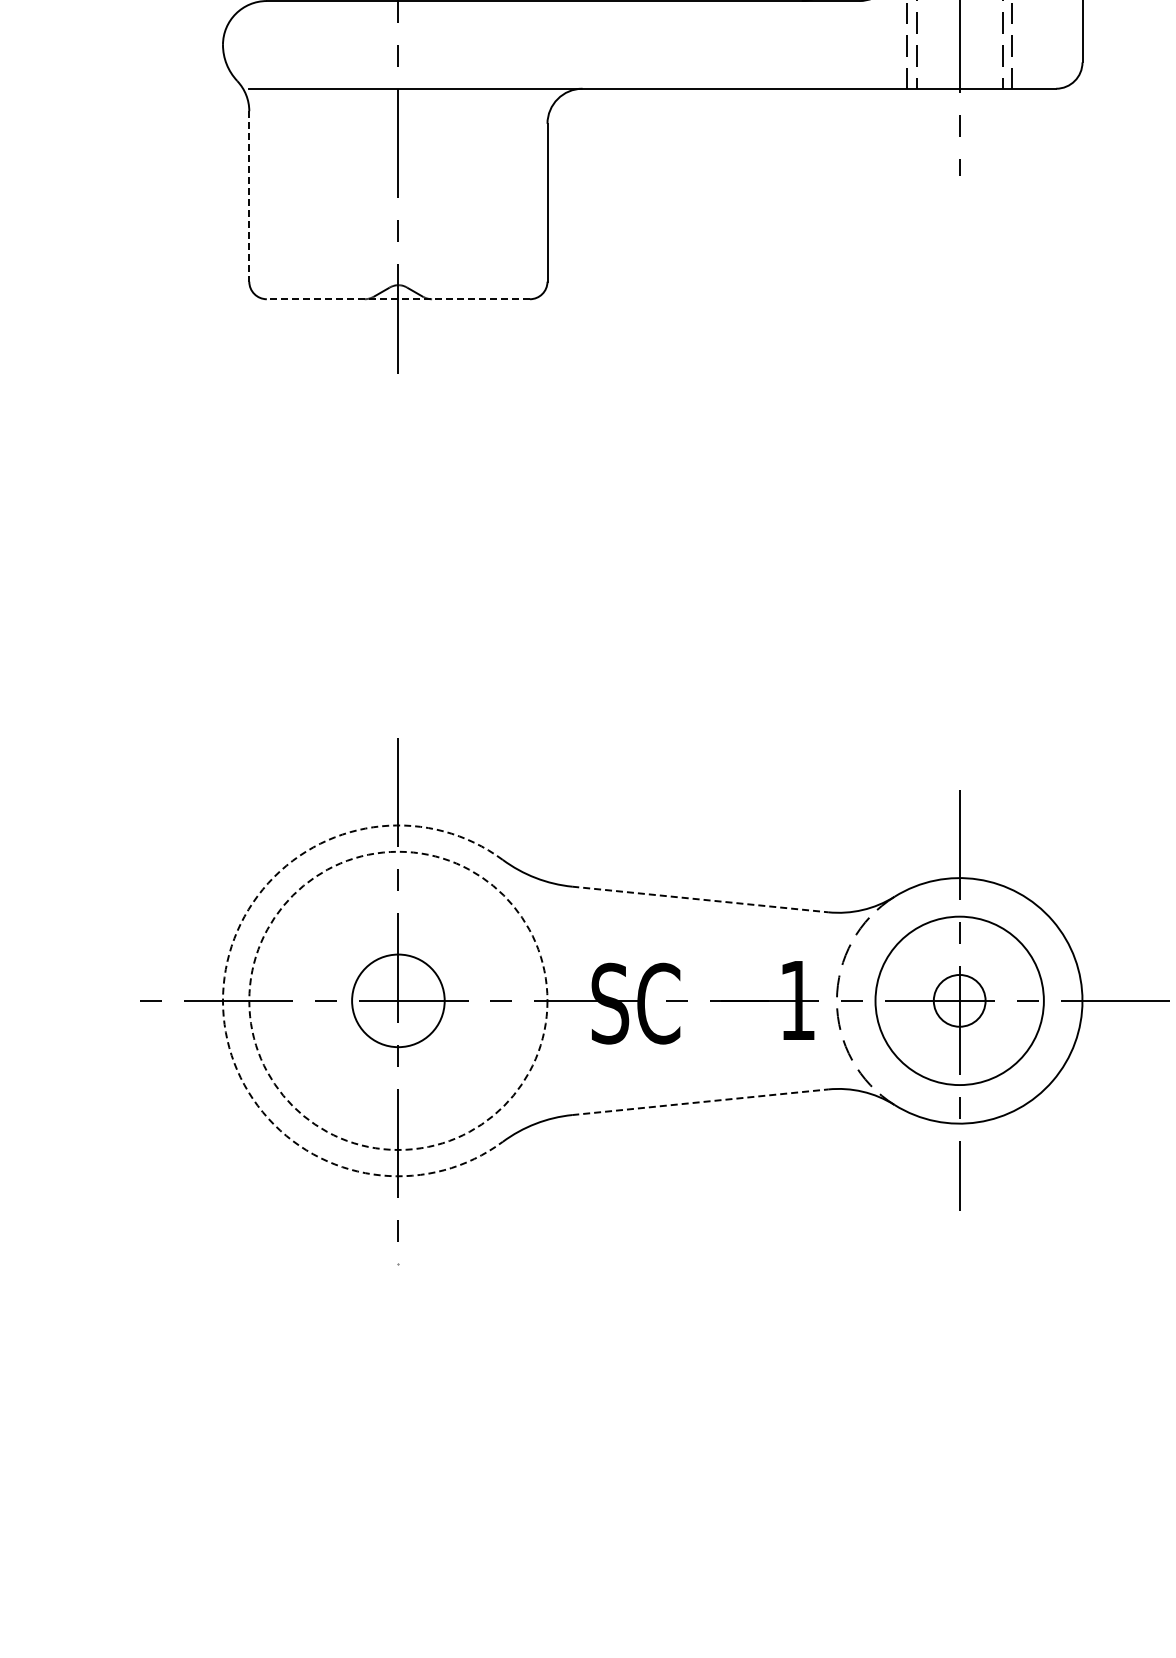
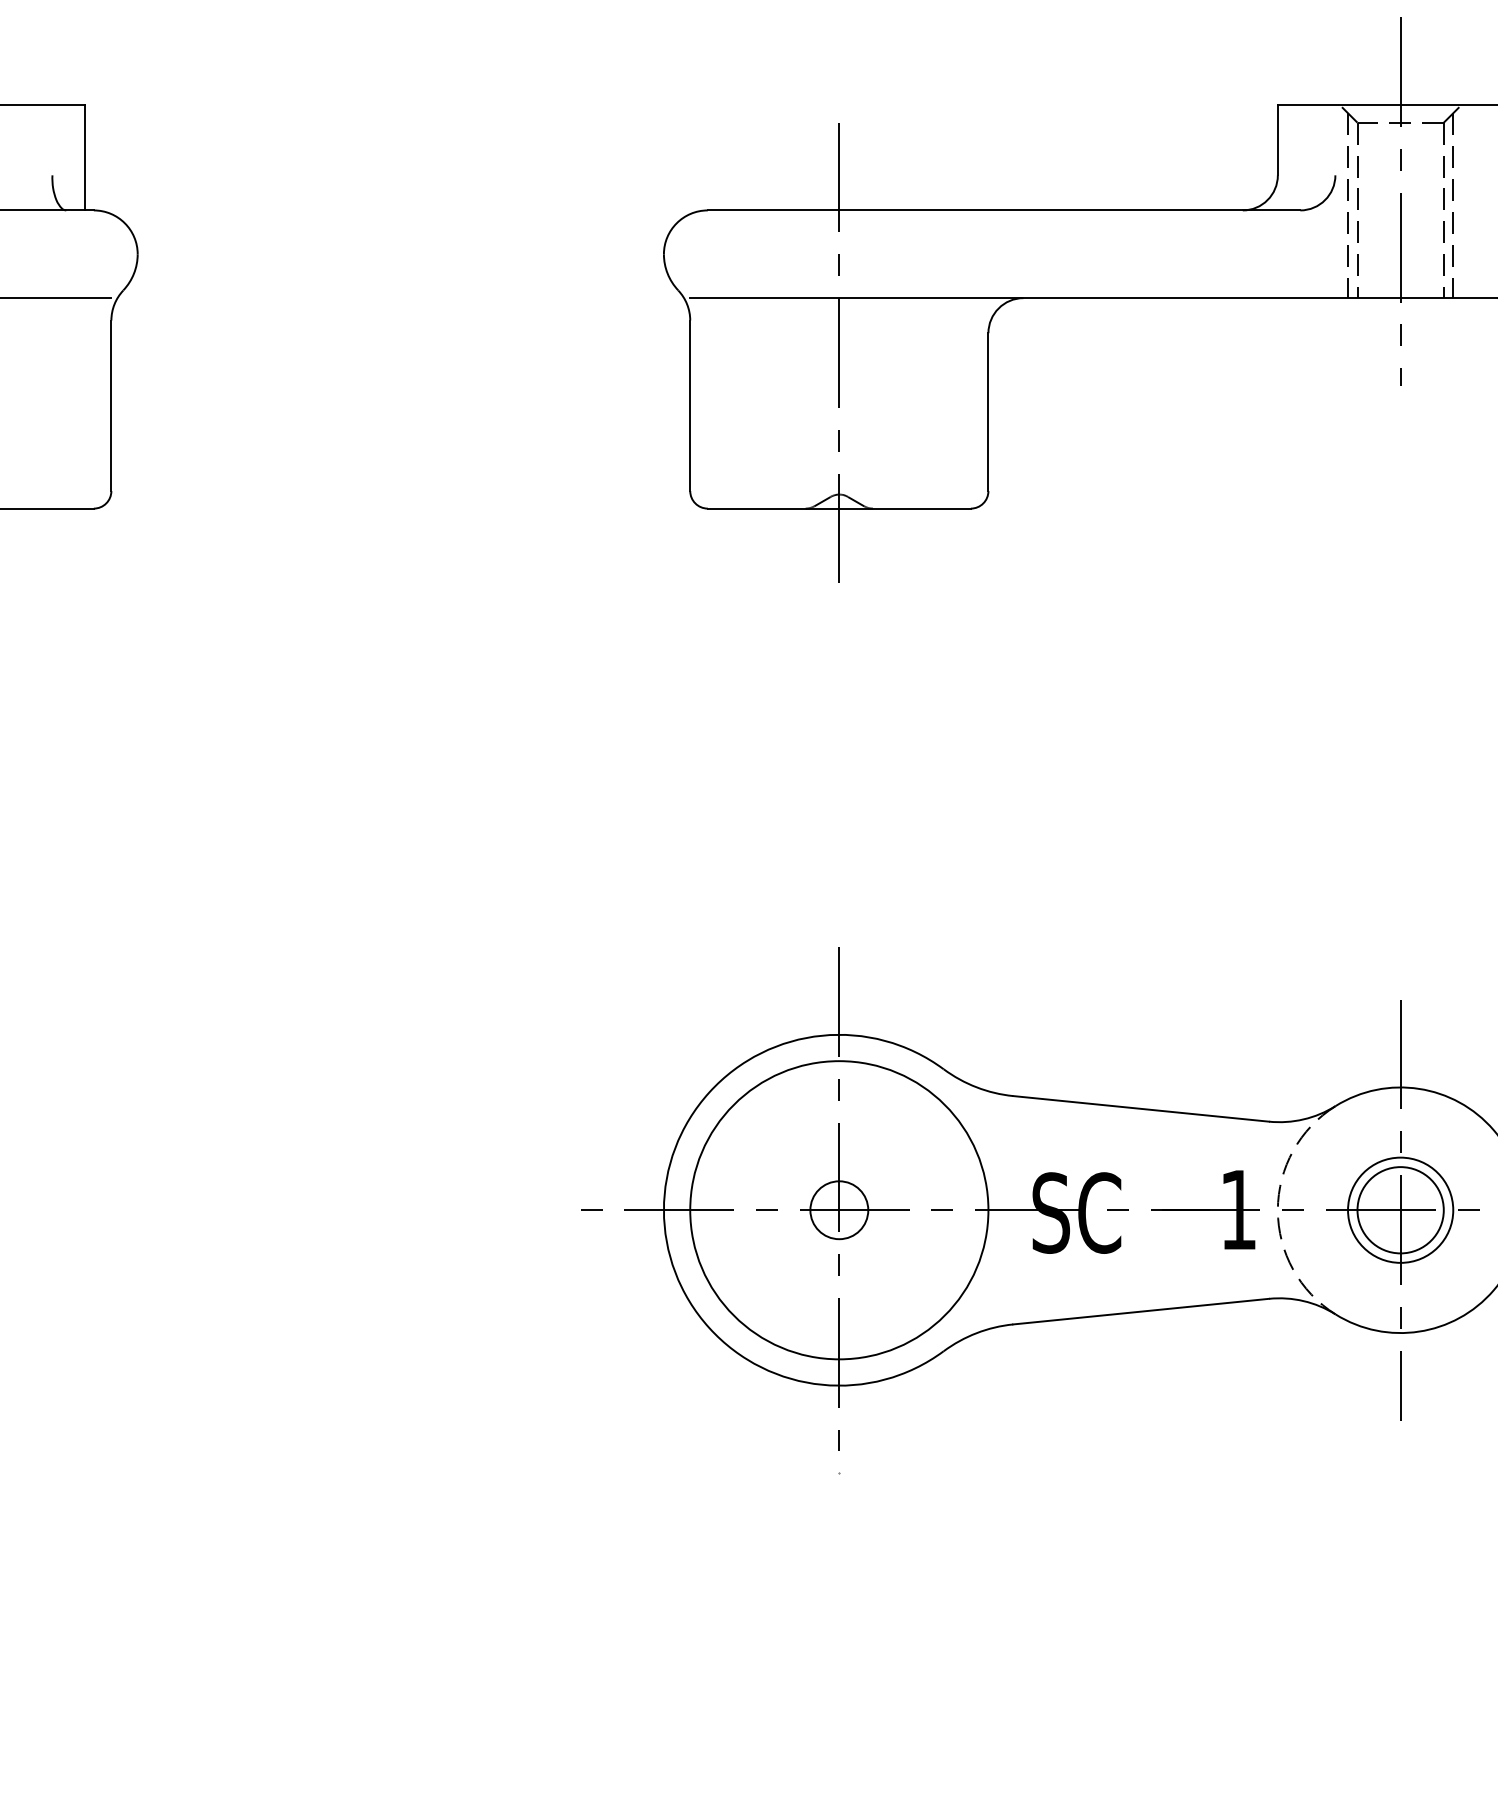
line: (249, 197) -> (690, 406), dashed -> solid
line: (398, 299) -> (839, 508), dashed -> solid
line: (700, 899) -> (1141, 1108), dashed -> solid
circle: (959, 1000) -> (1400, 1209), size x0.62
arc: (222, 1001) -> (663, 1210), dashed -> solid
circle: (398, 1001) -> (839, 1210), dashed -> solid
circle: (398, 1001) -> (839, 1210), size x0.62
circle: (959, 1001) -> (1400, 1210), size x1.67
line: (700, 1102) -> (1141, 1311), dashed -> solid

